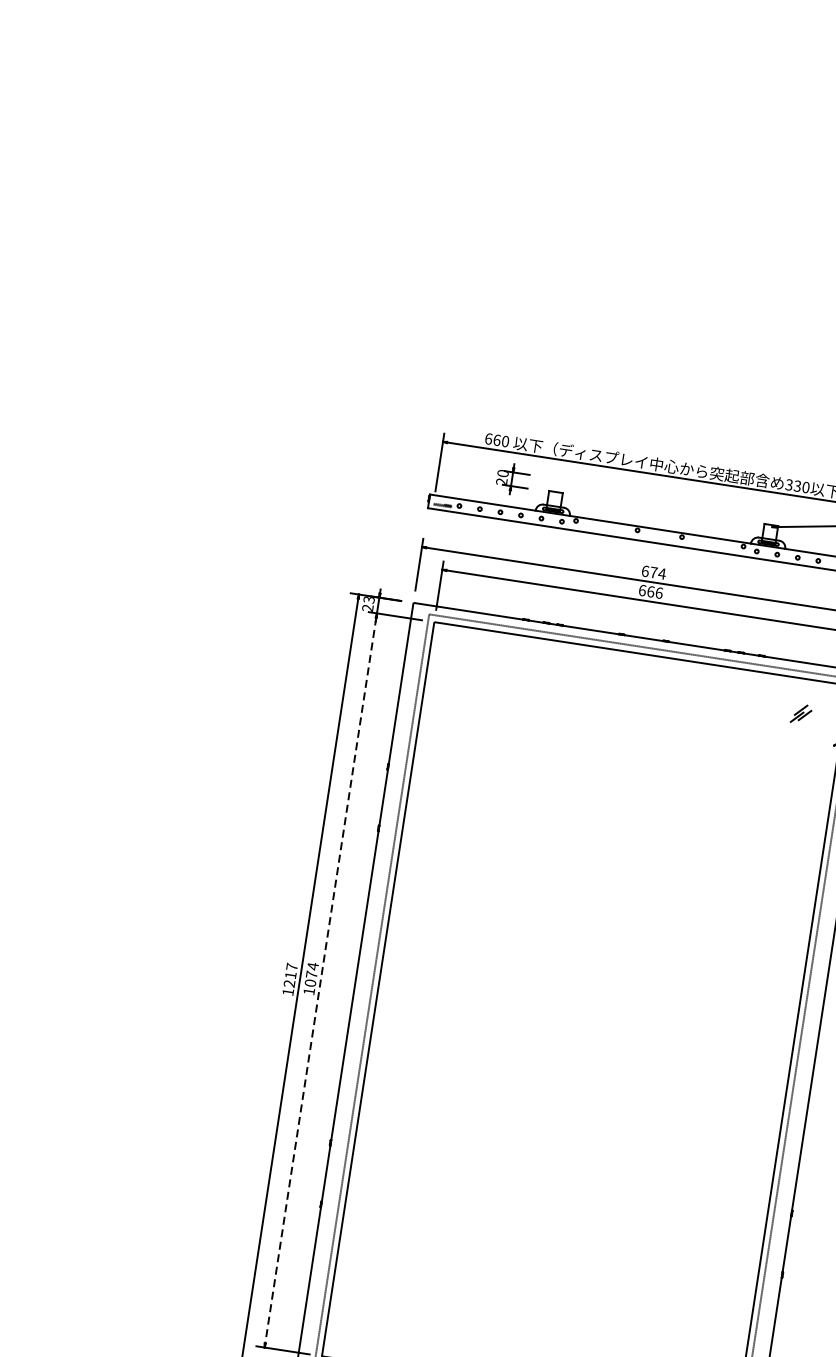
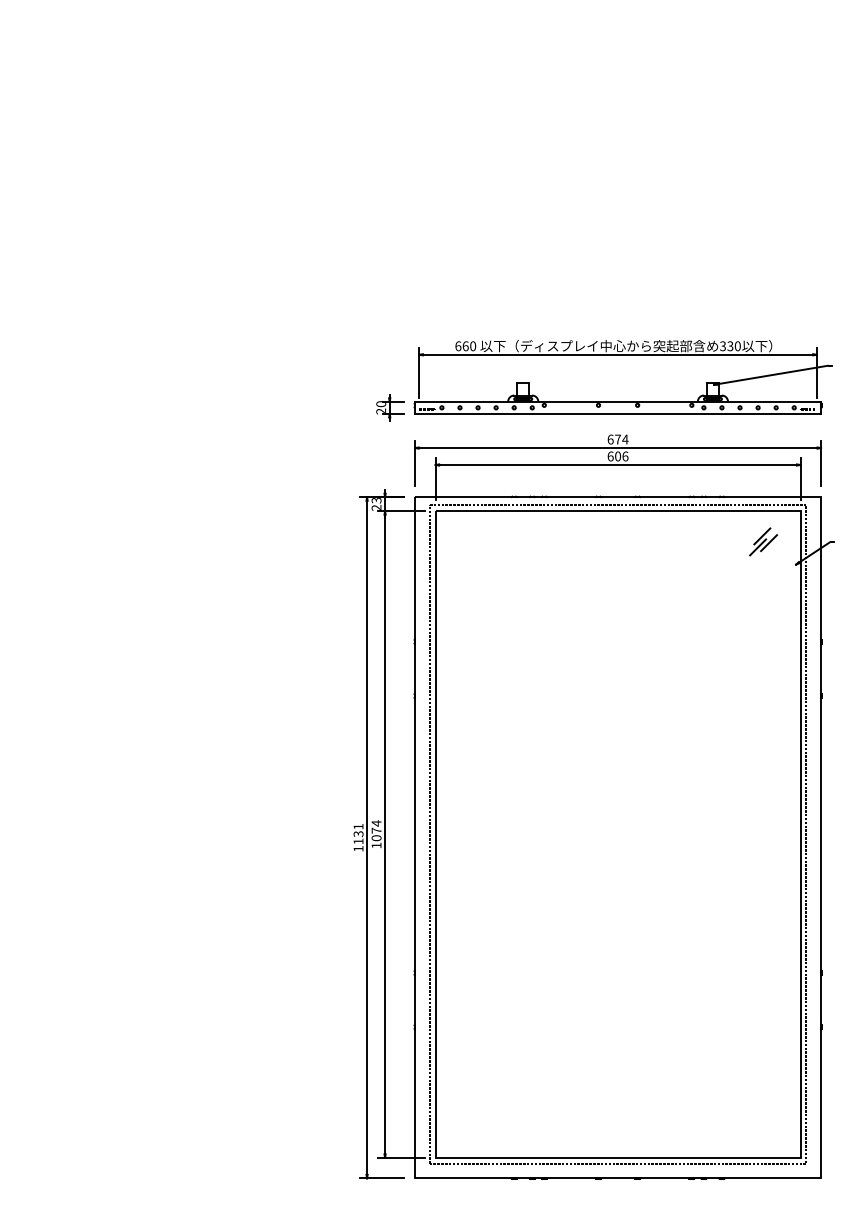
part: (513, 478) -> (390, 407), moved
text: (651, 591) -> (618, 456), 666 -> 606
part: (801, 713) -> (763, 541), size x1.67
text: (290, 974) -> (358, 833), 1217 -> 1131
line: (321, 980) -> (385, 834), dashed -> solid

